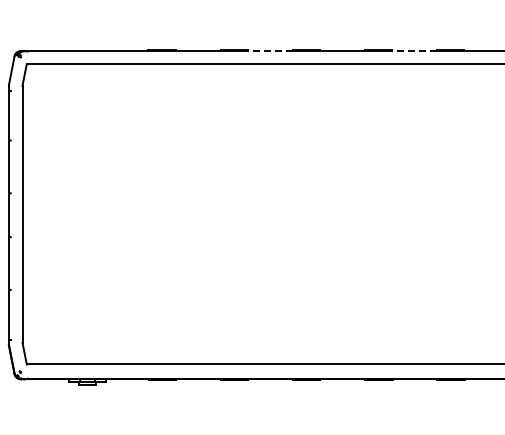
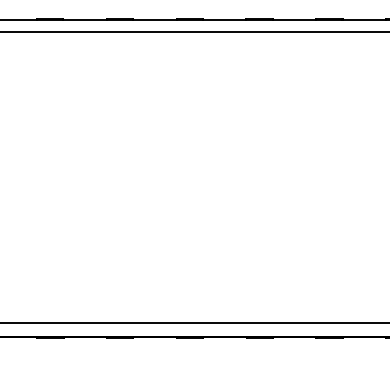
line: (269, 51) -> (154, 20), dashed -> solid
line: (414, 51) -> (294, 20), dashed -> solid

